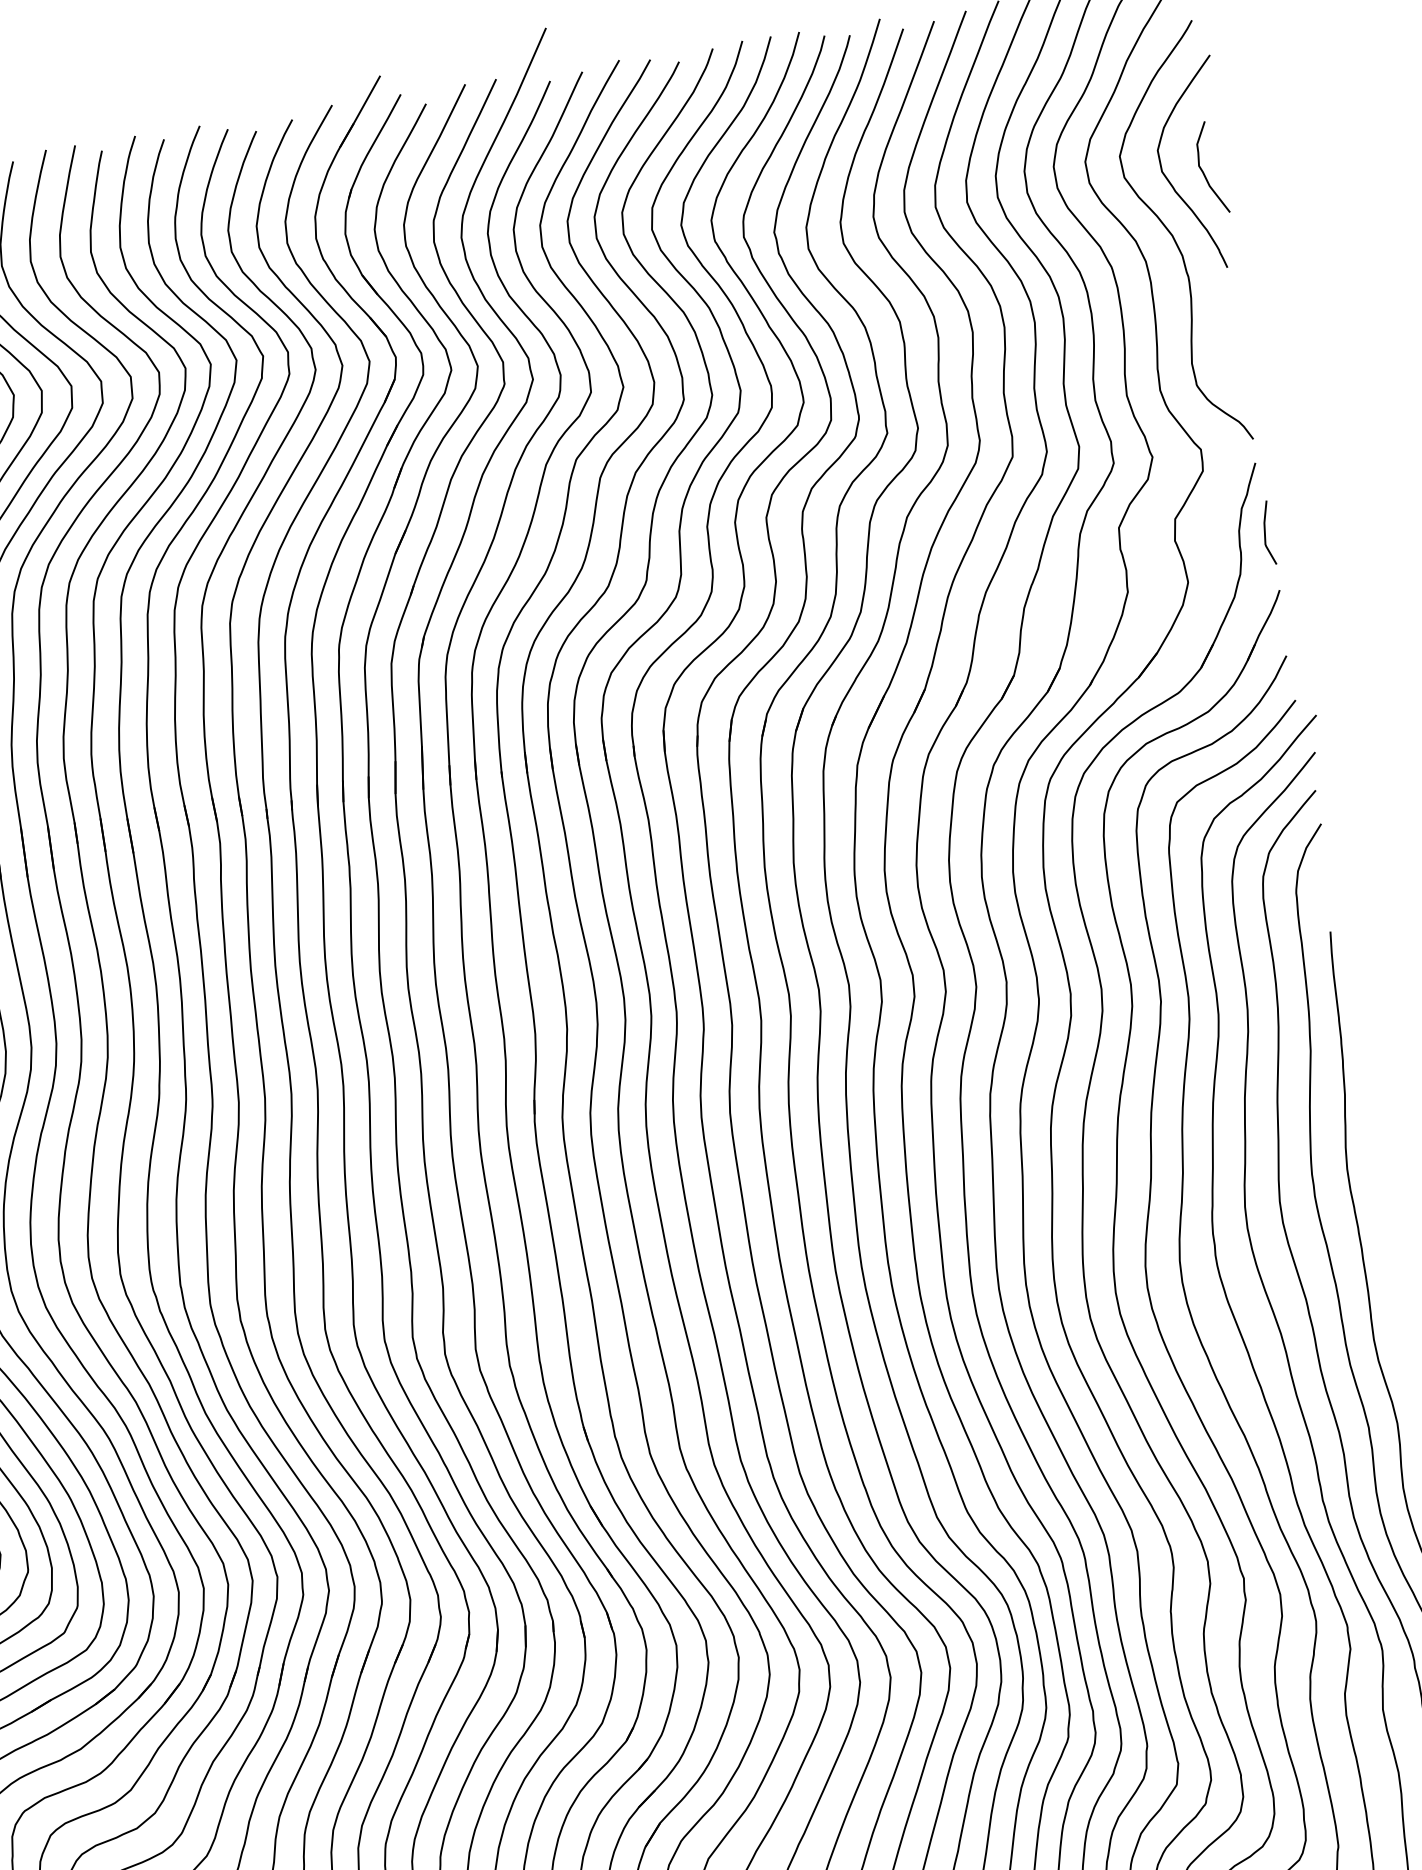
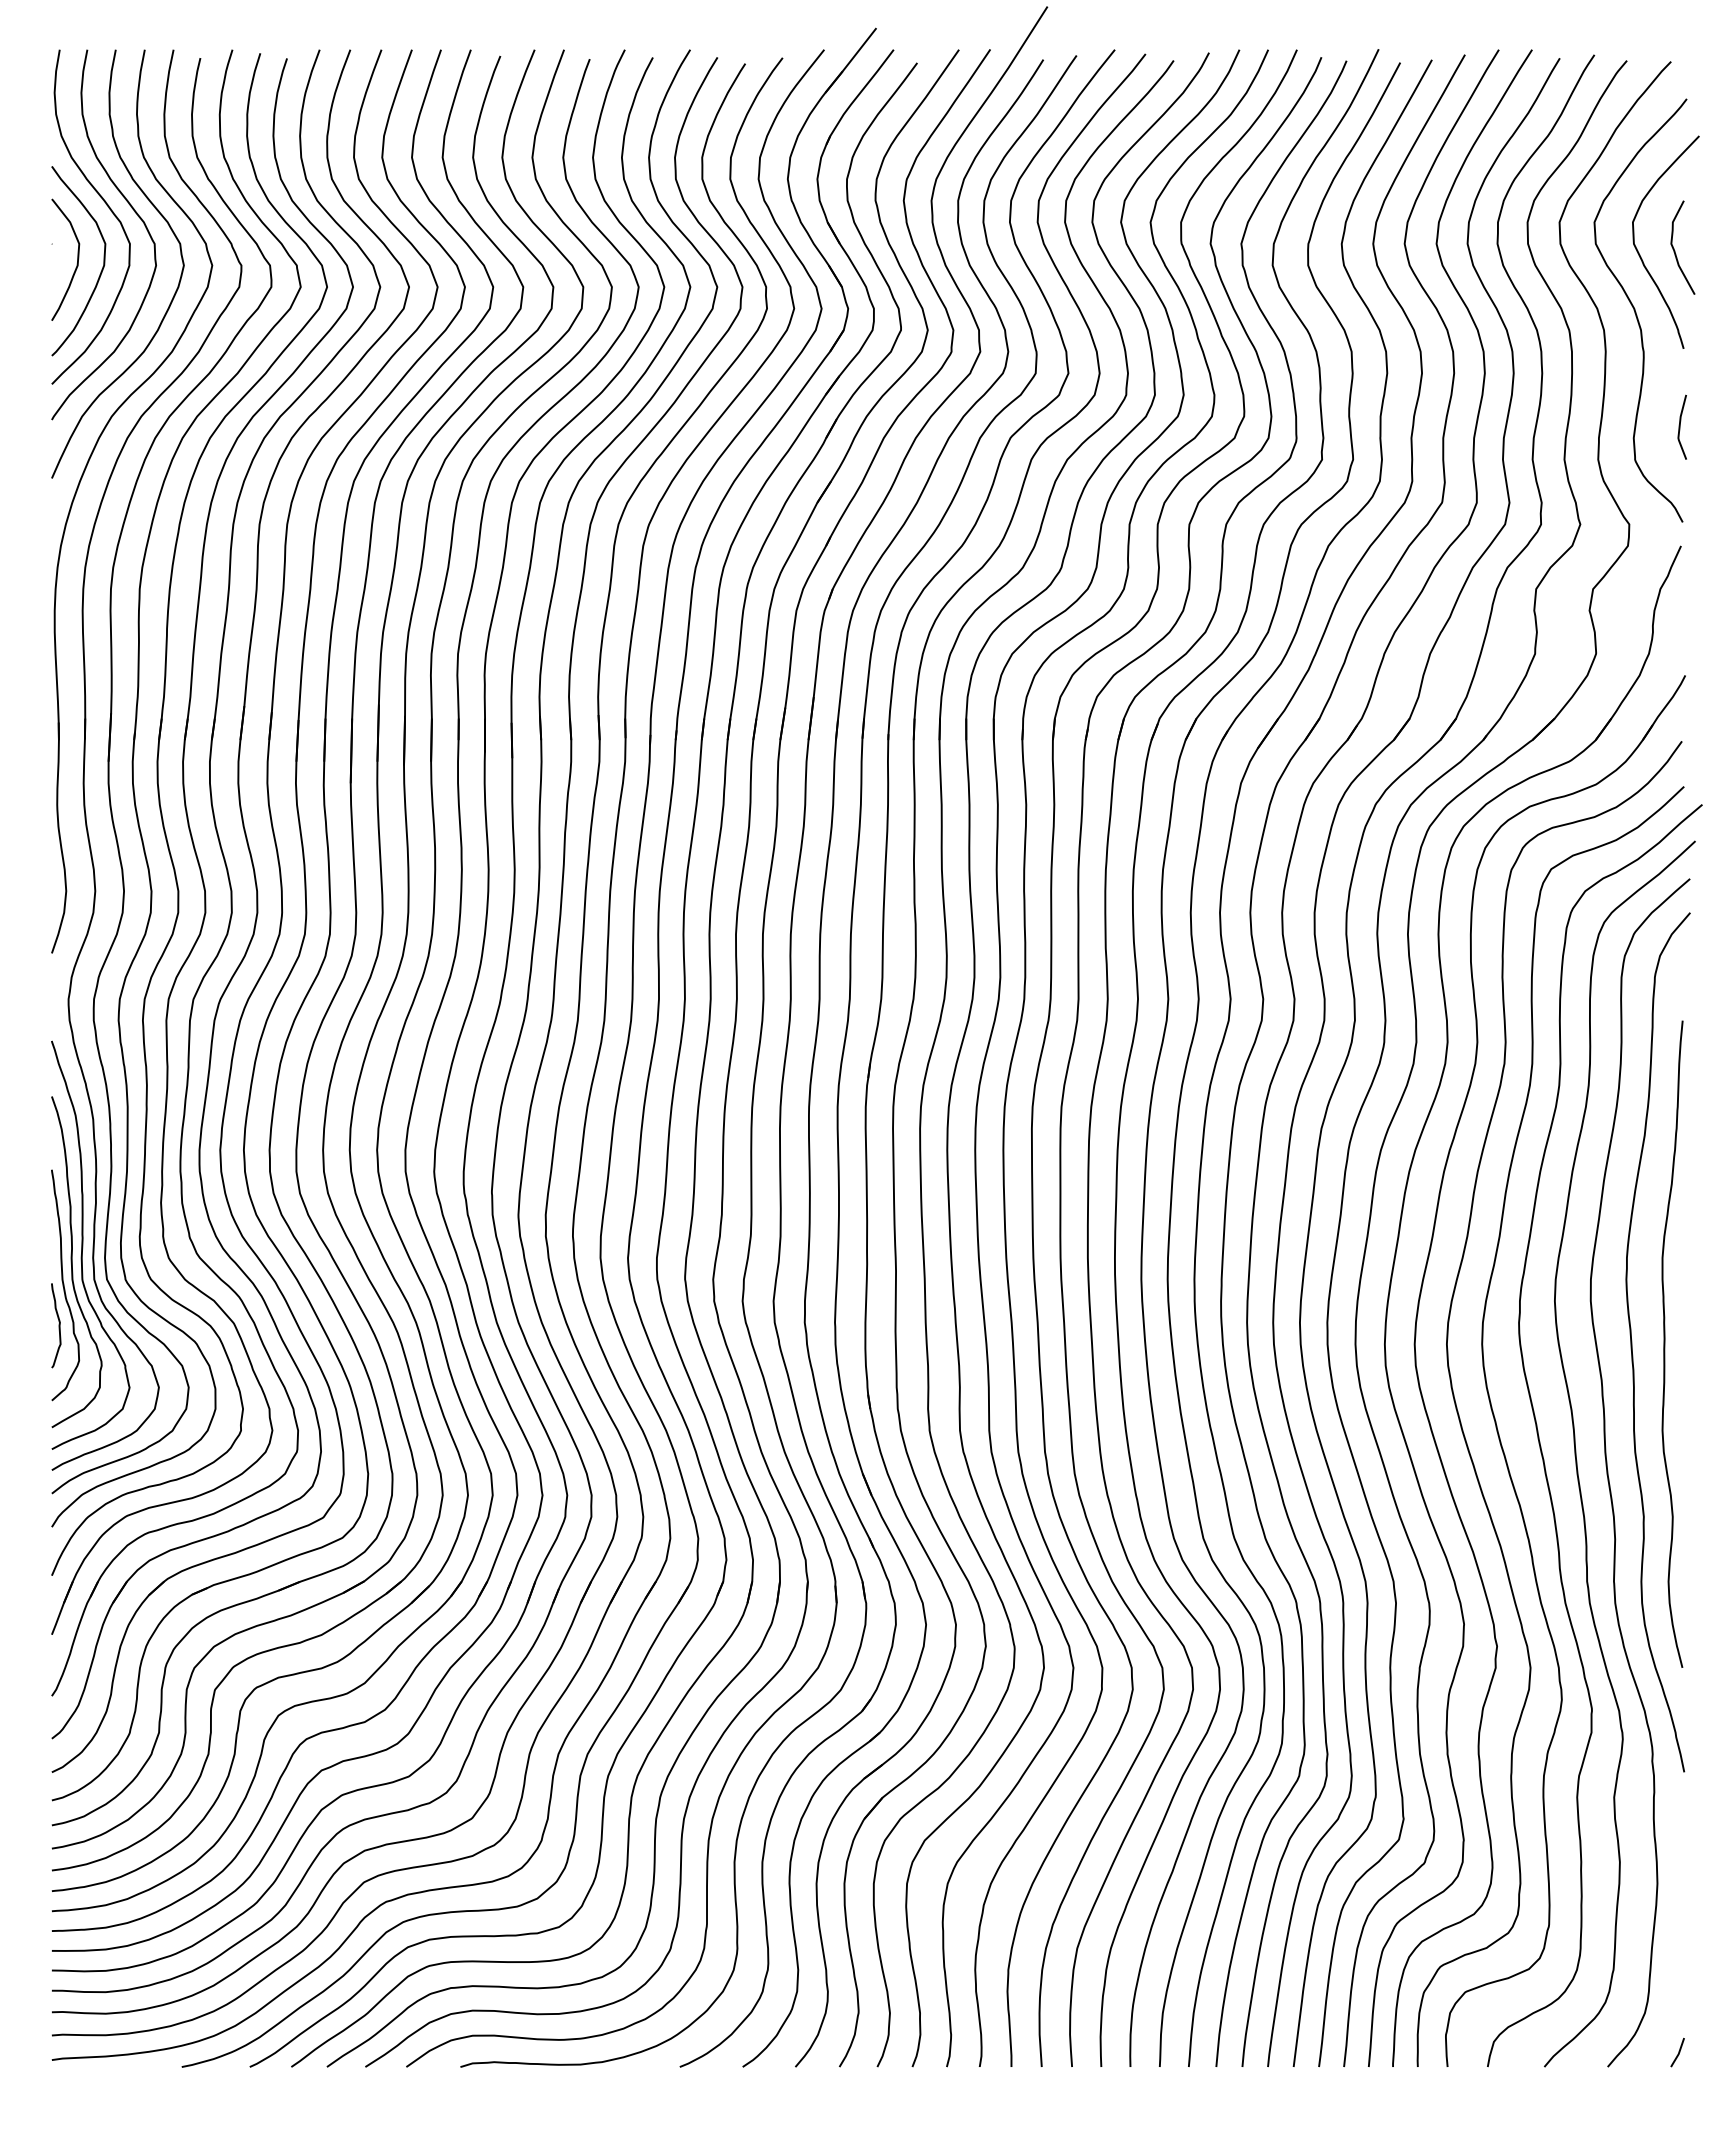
line: (1265, 532) -> (1680, 426), moved

